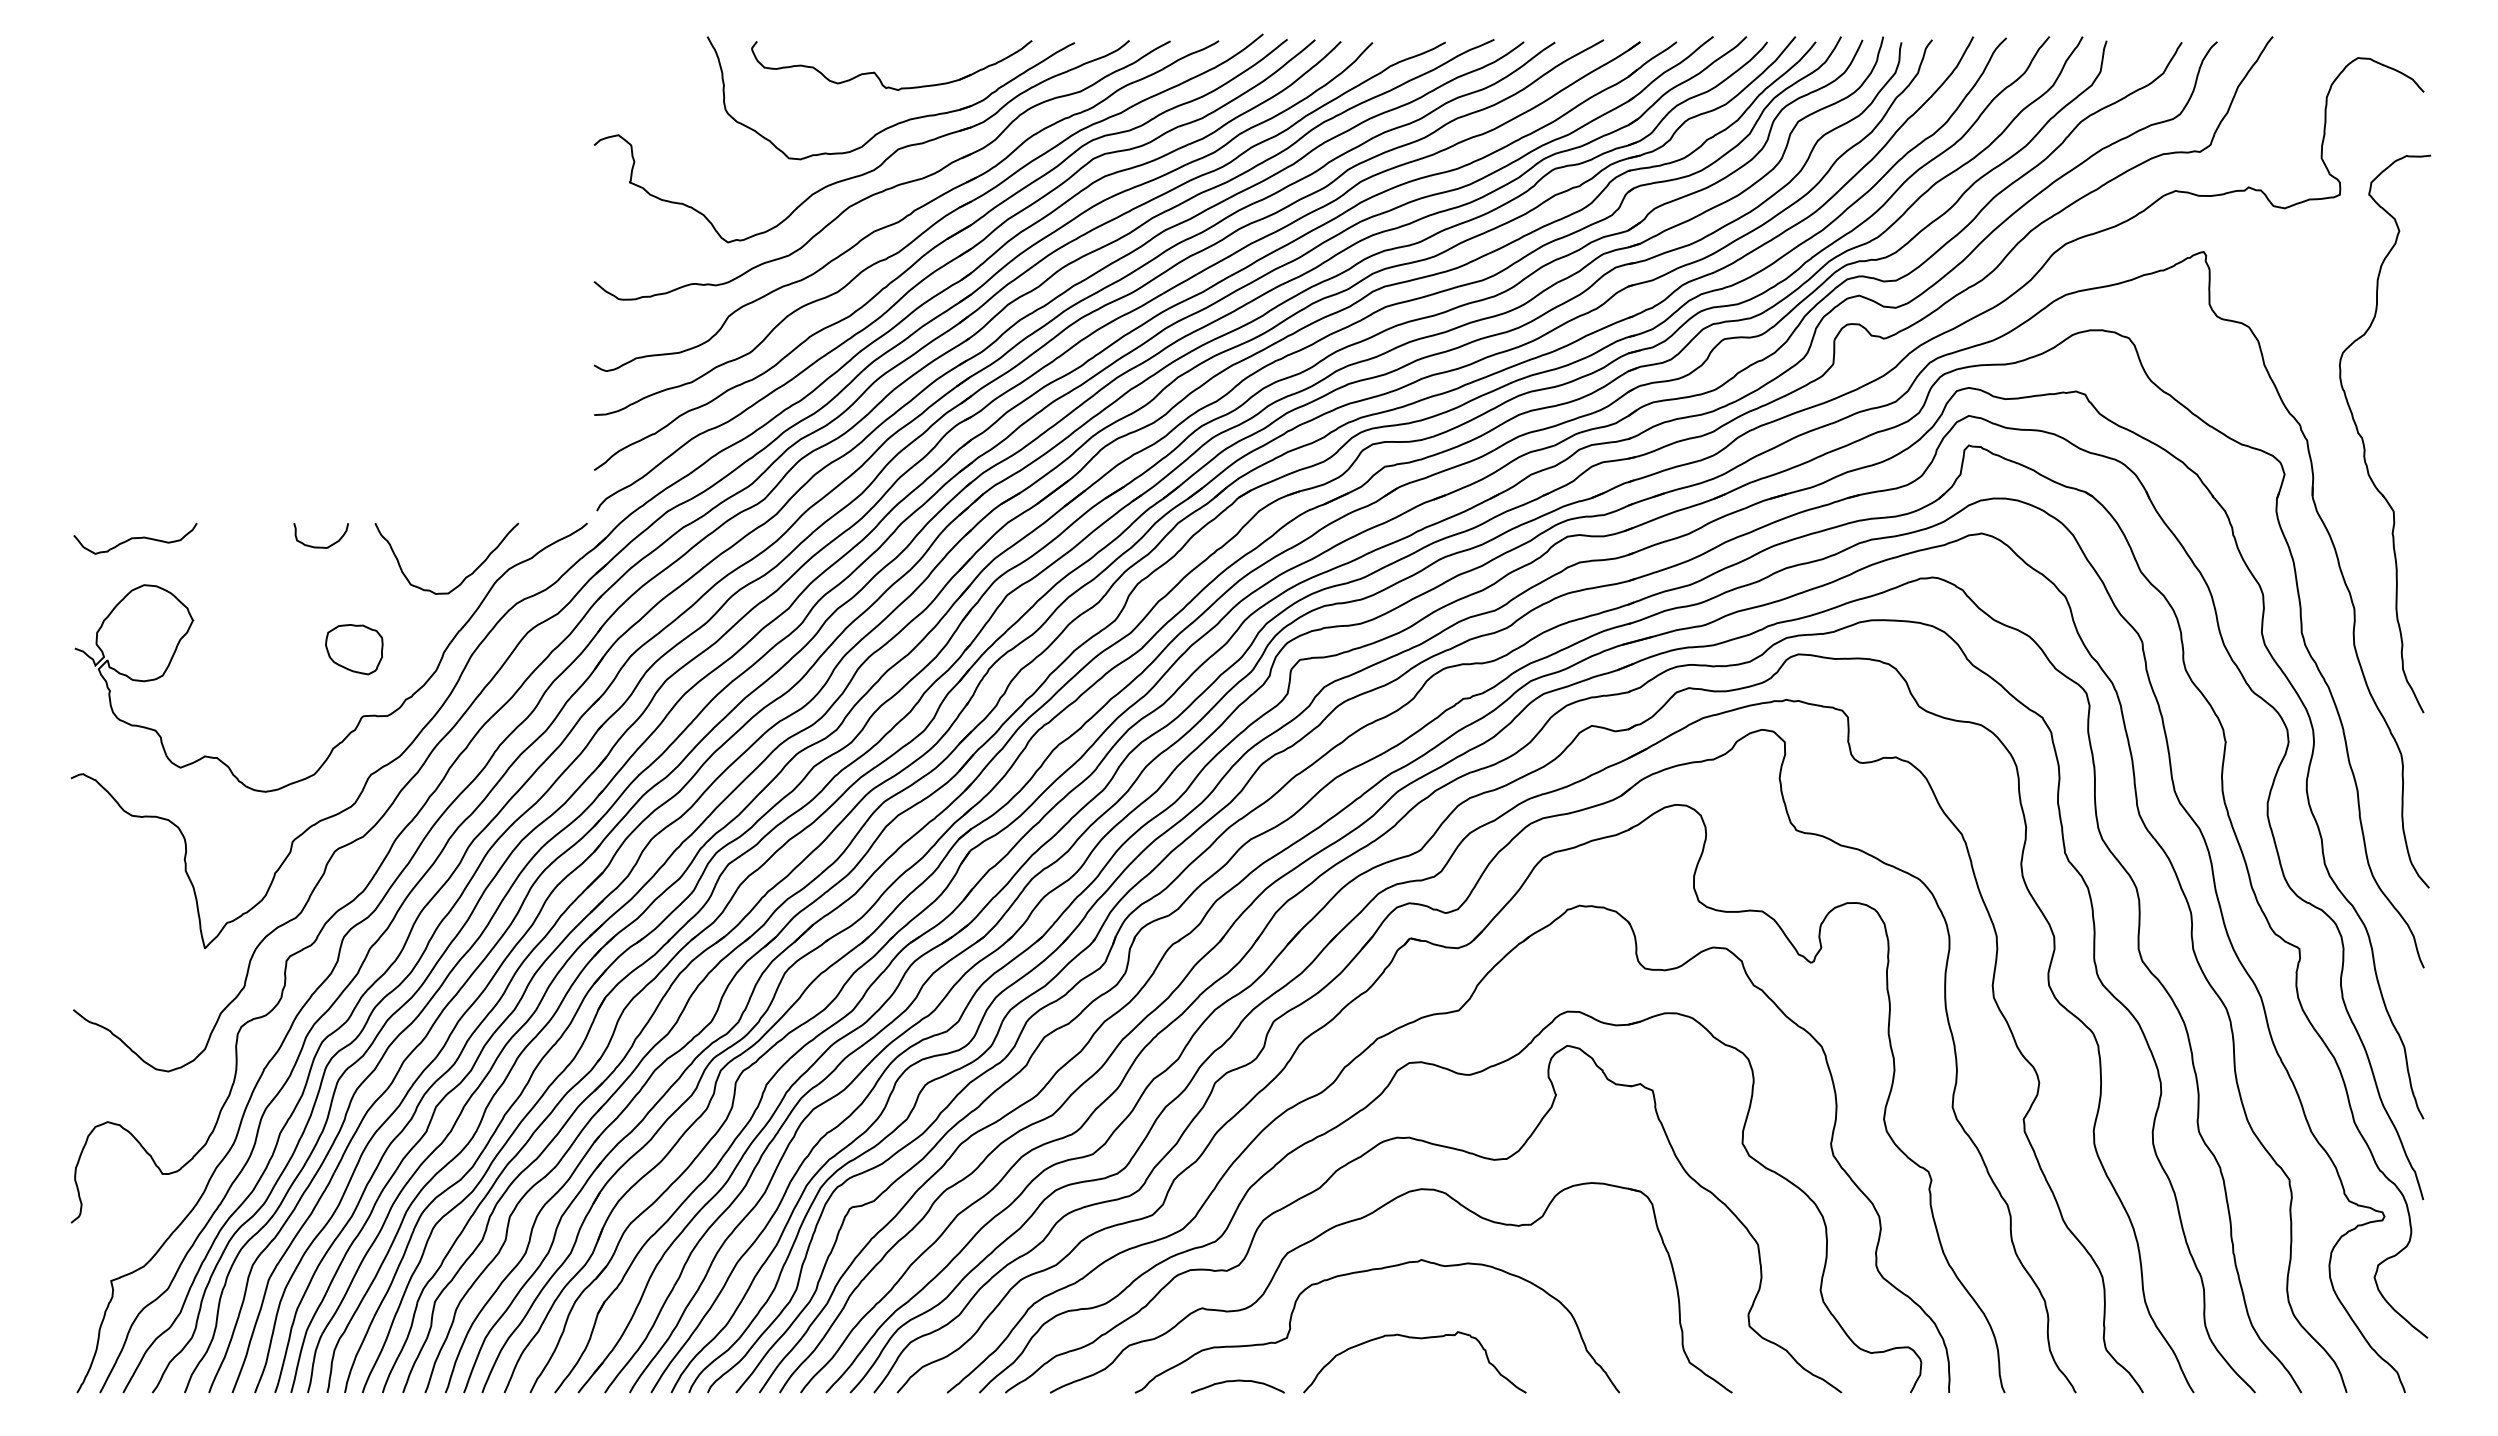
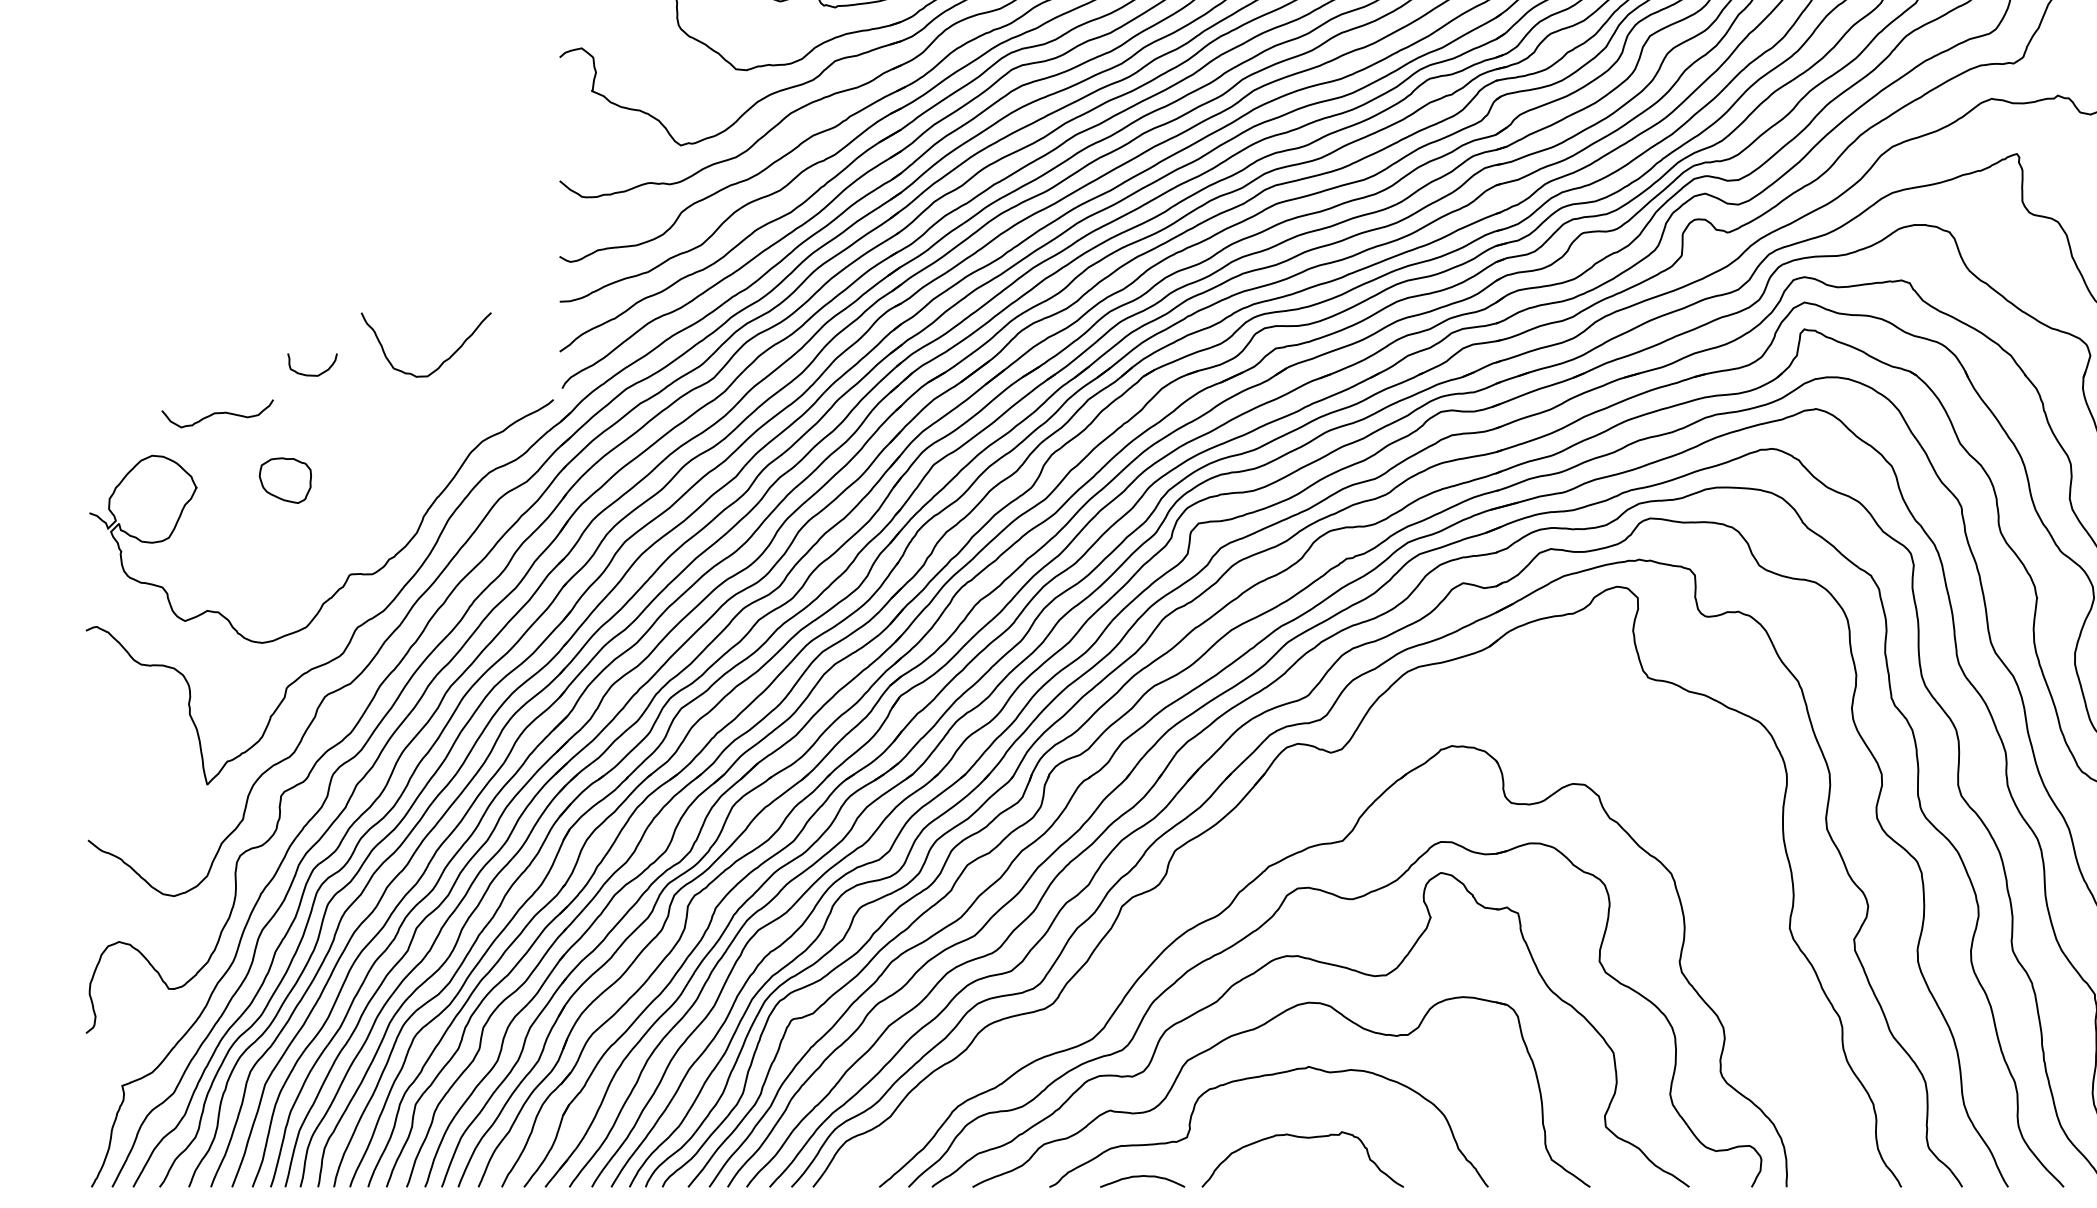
curve: (135, 538) -> (217, 413), moved
curve: (320, 546) -> (311, 374), moved
curve: (465, 576) -> (443, 361), moved
part: (354, 649) -> (285, 480), moved
part: (1366, 992) -> (1259, 824), removed

